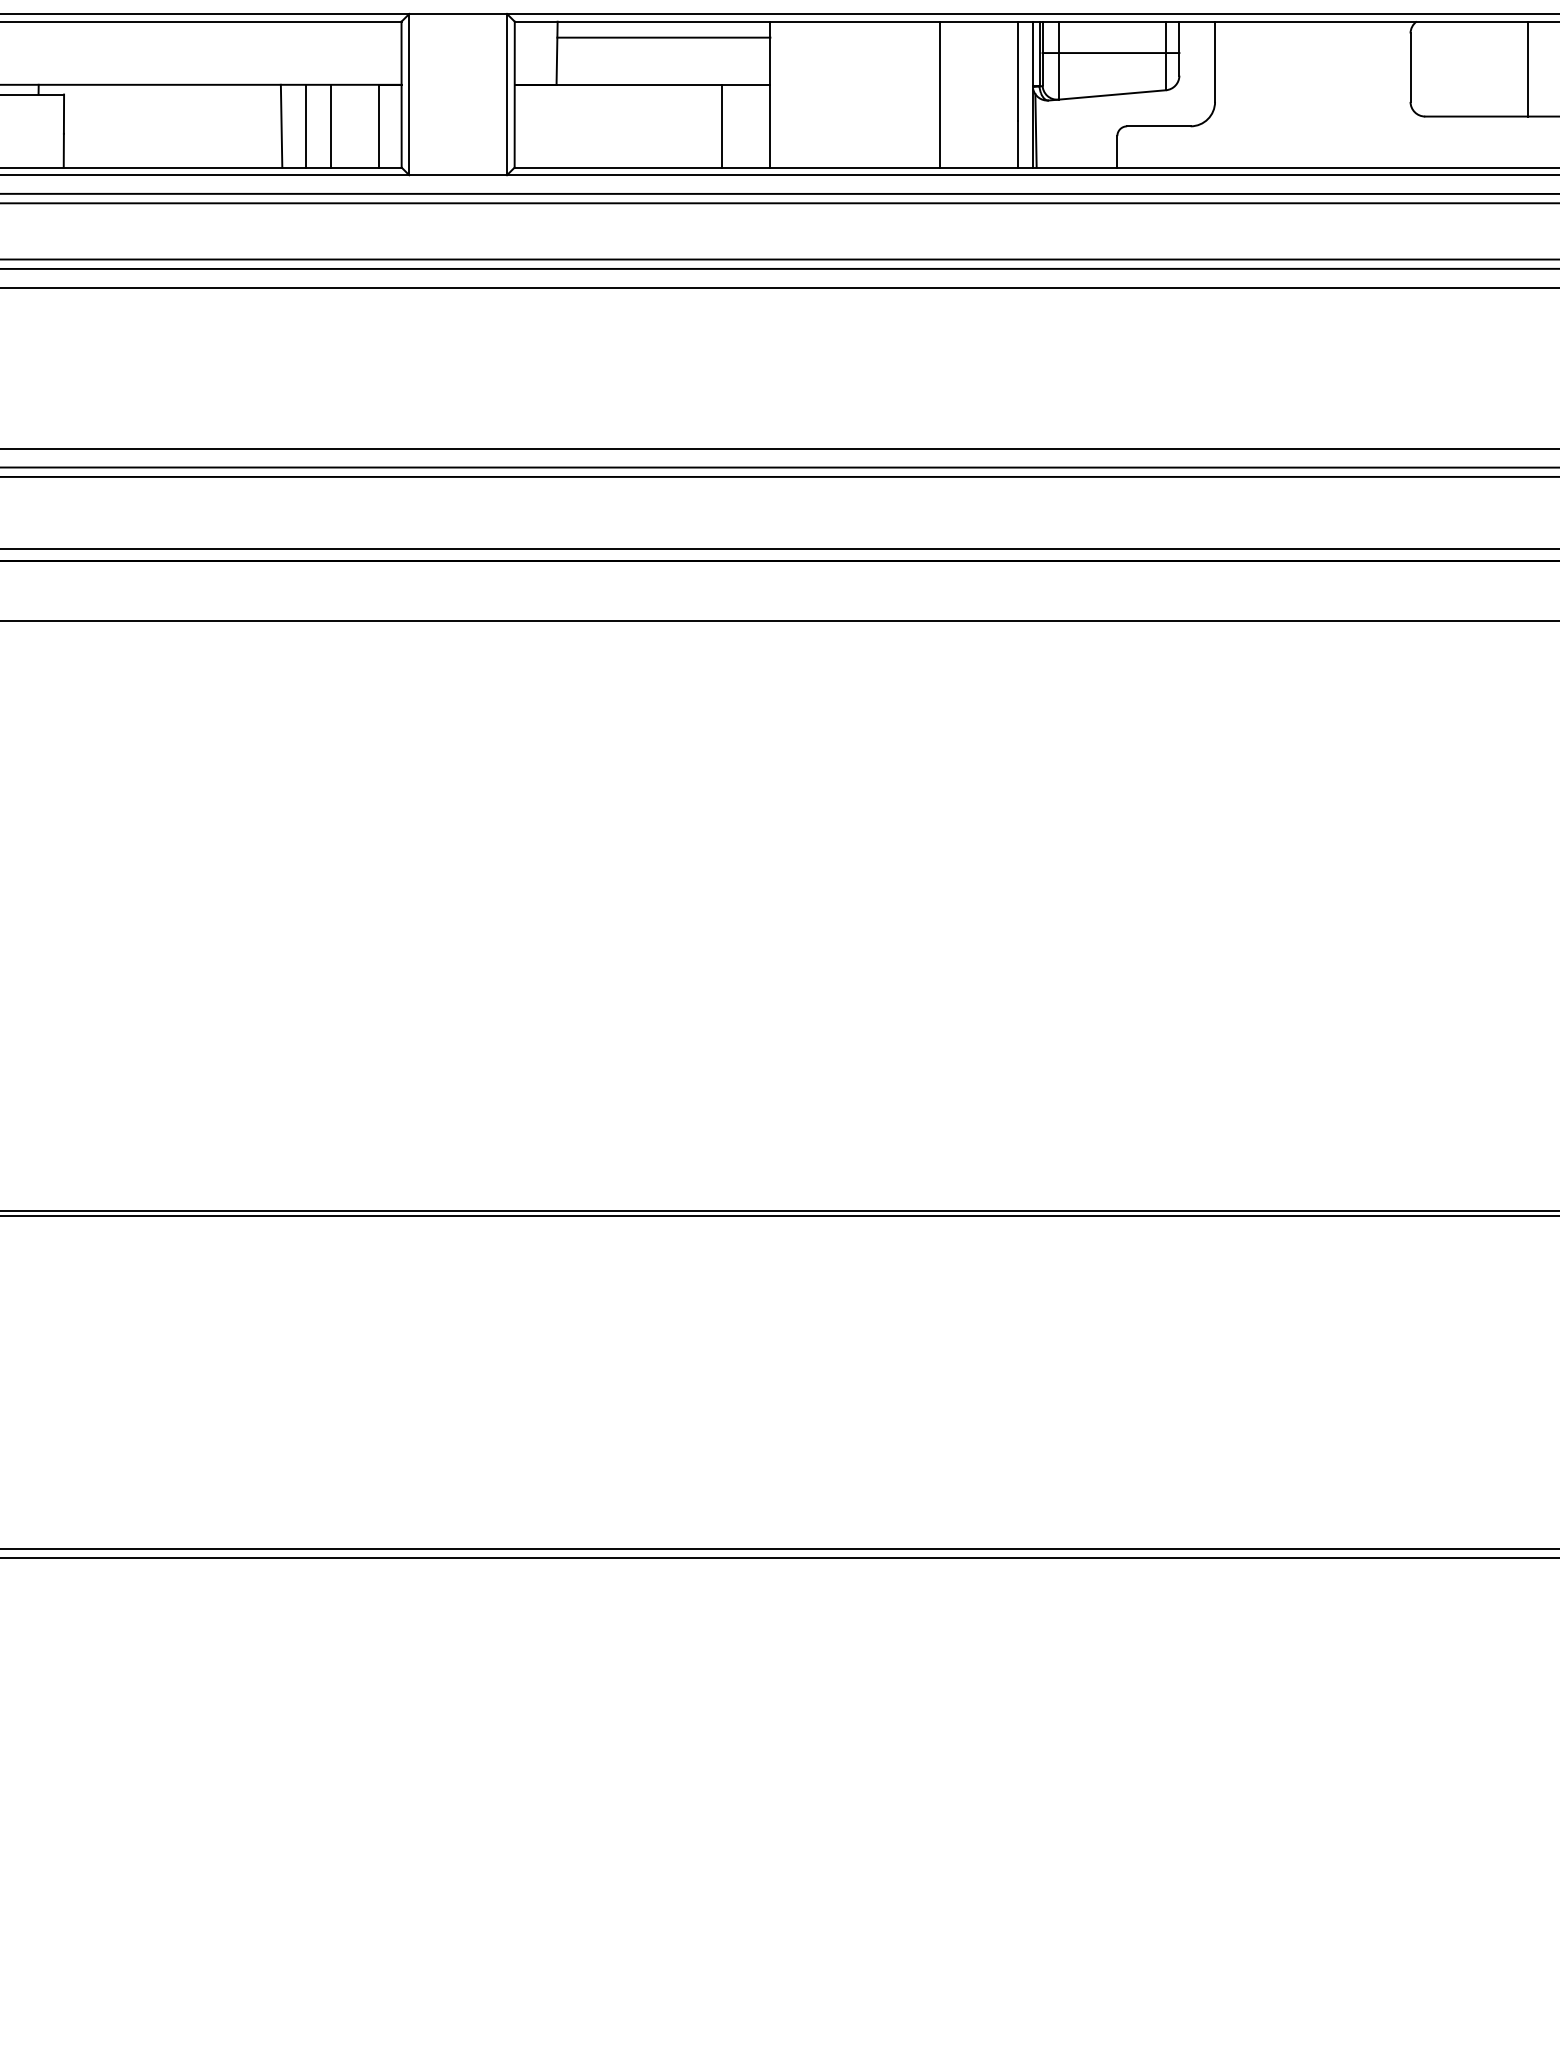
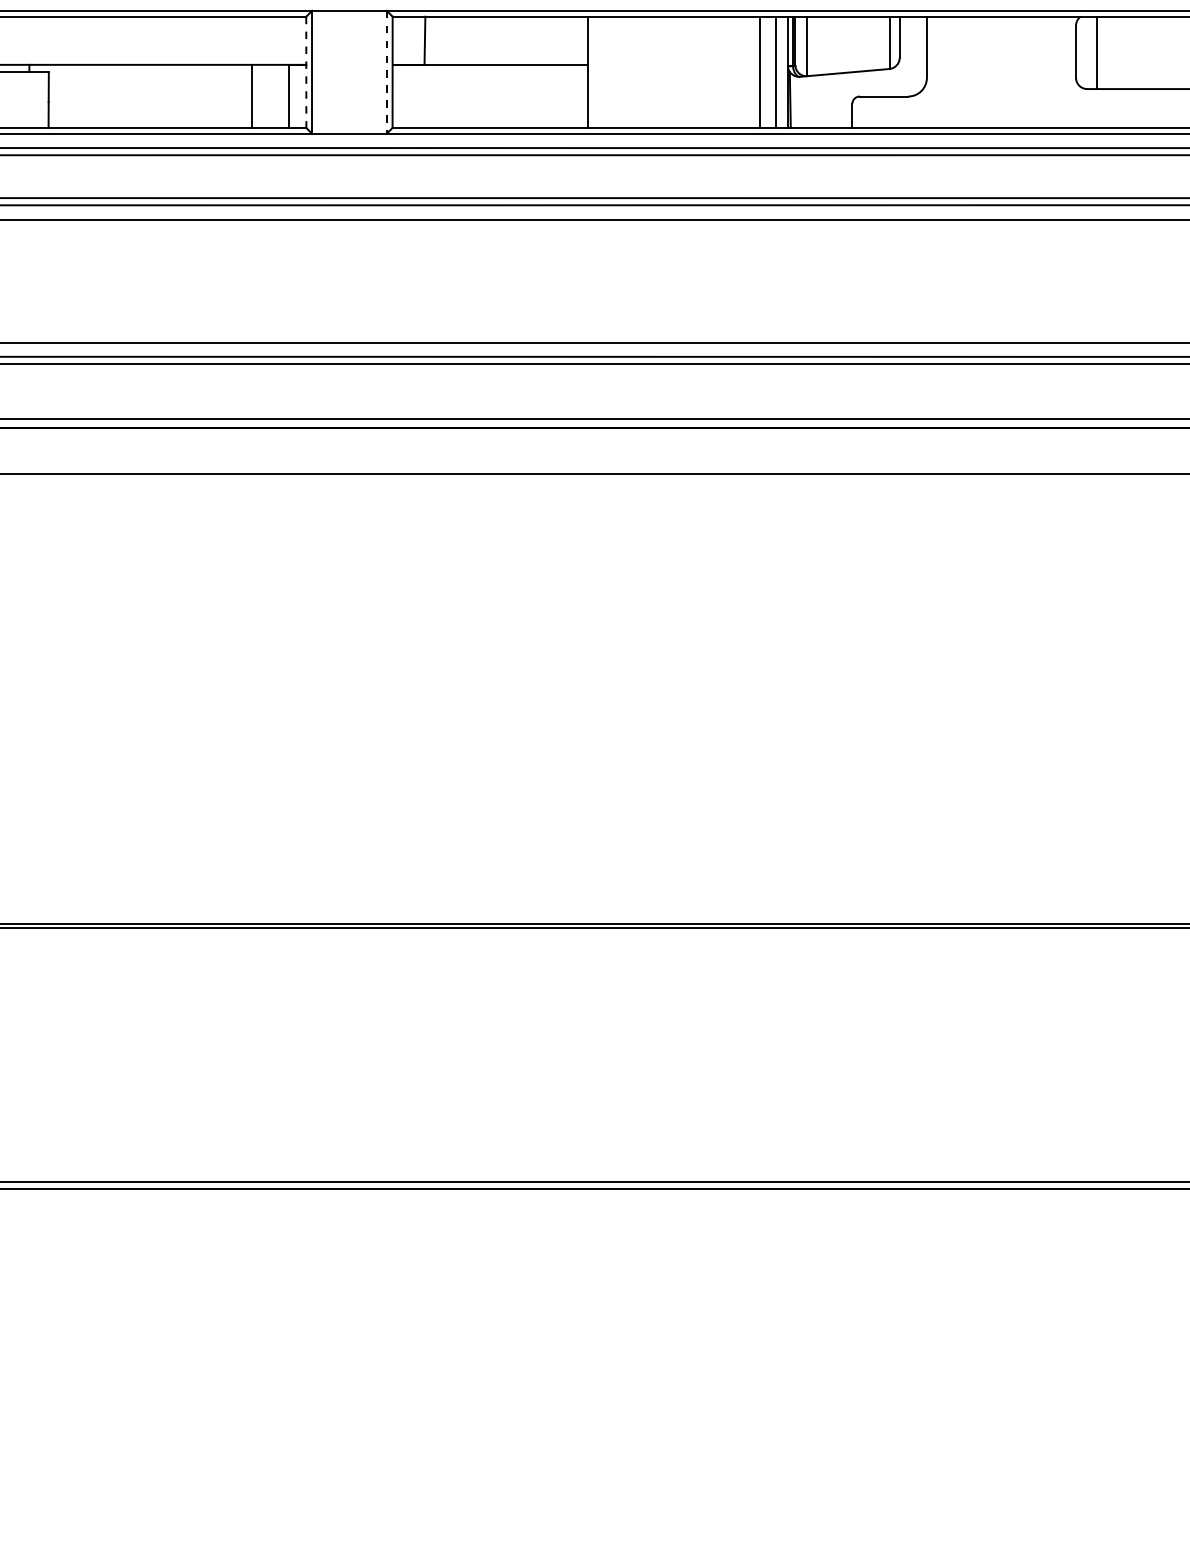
line: (663, 37) -> (506, 28), removed
line: (1110, 53) -> (847, 40), removed
line: (1527, 68) -> (1097, 52), moved
line: (401, 94) -> (306, 72), solid -> dashed
line: (507, 94) -> (387, 72), solid -> dashed
line: (939, 94) -> (759, 72), moved
line: (281, 125) -> (214, 95), removed
line: (306, 125) -> (233, 95), removed
line: (721, 125) -> (550, 95), removed

